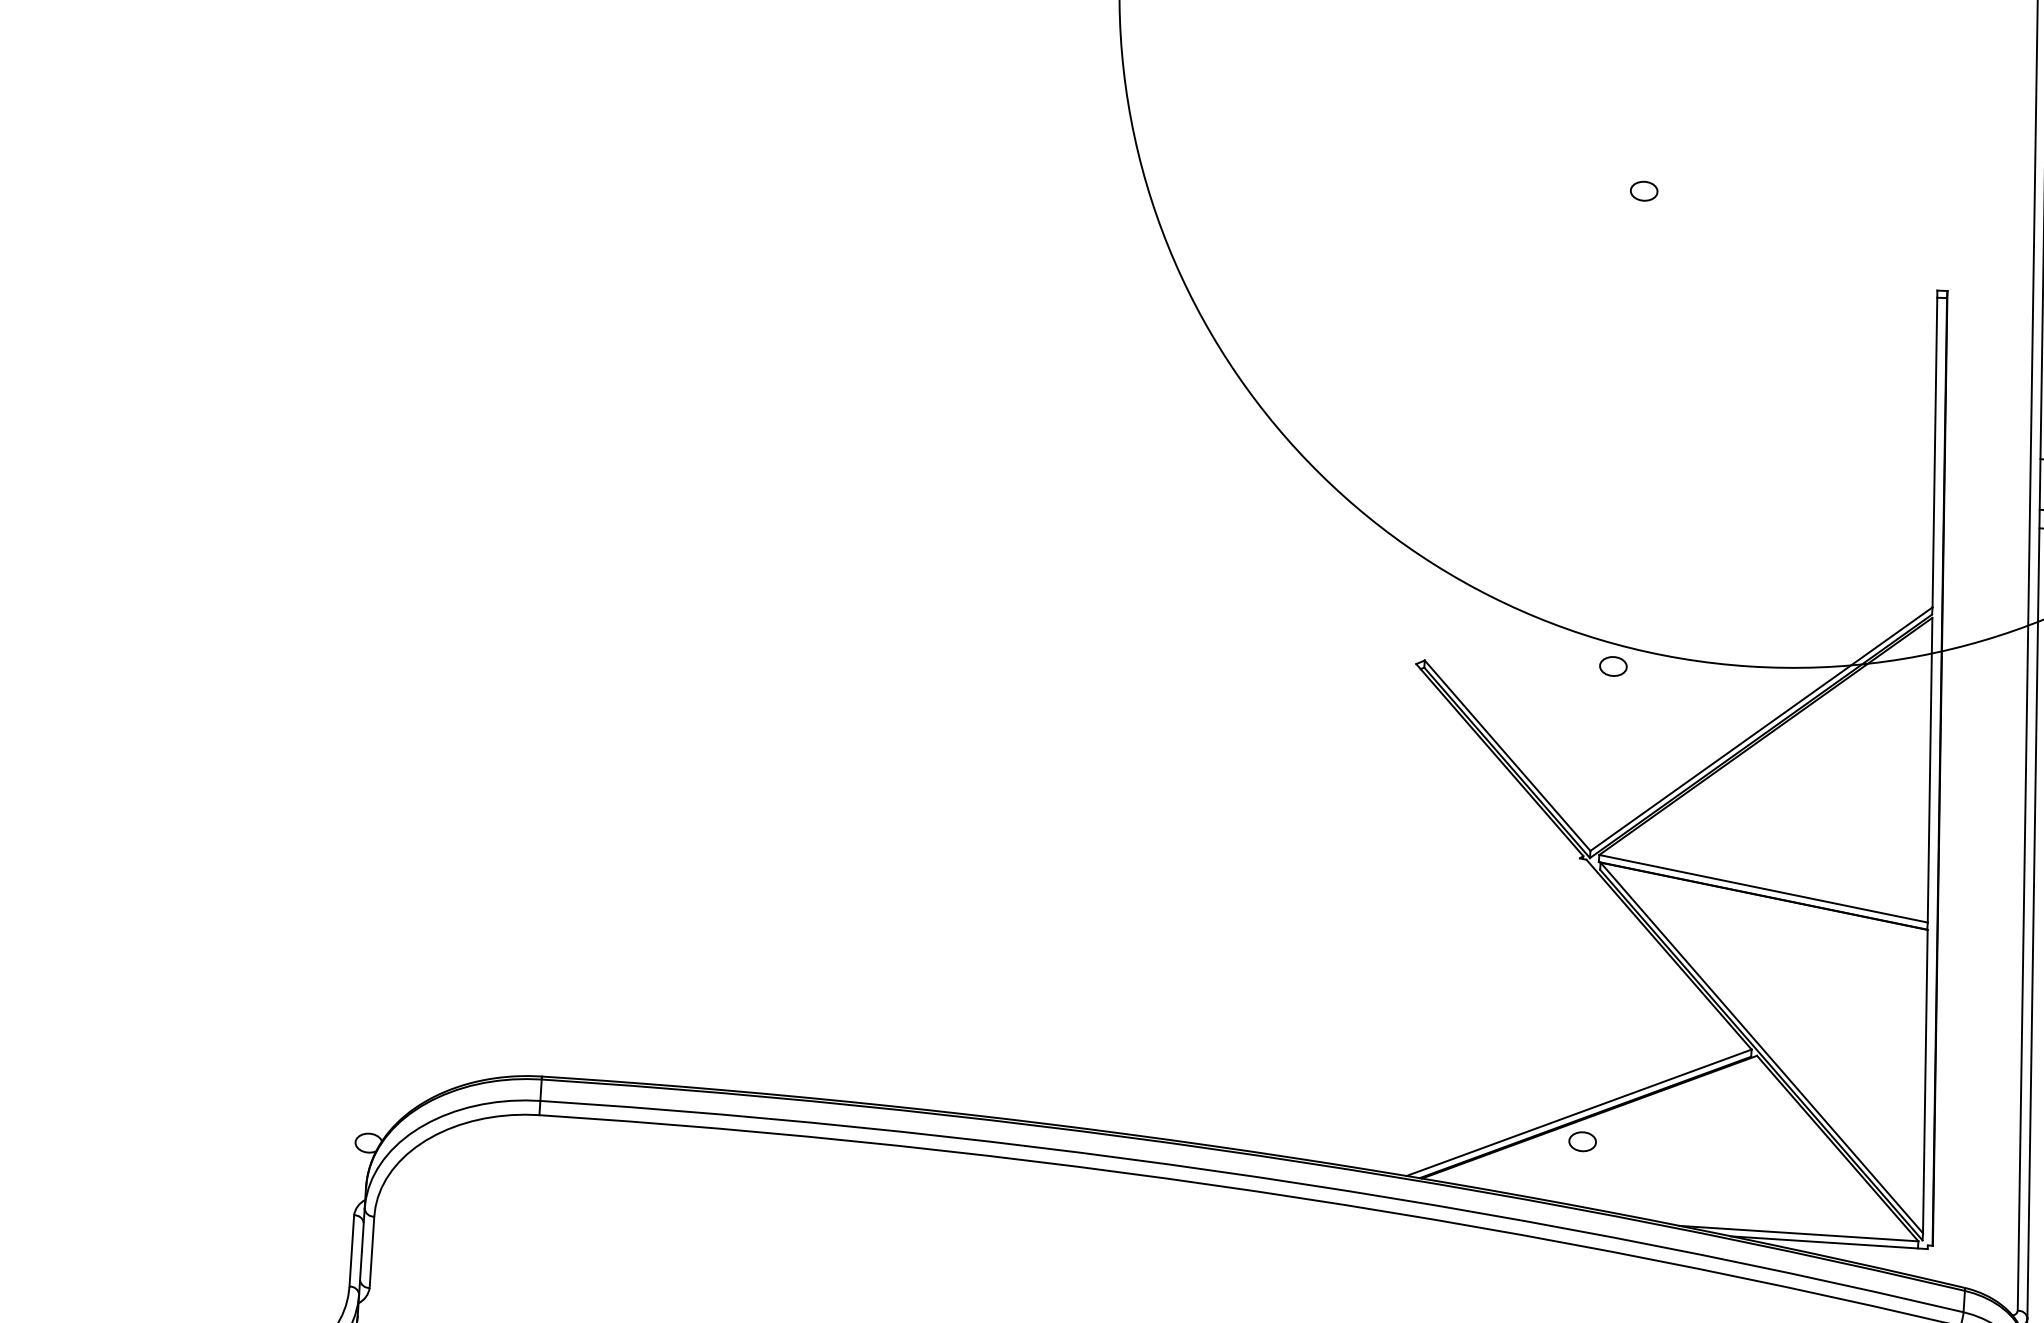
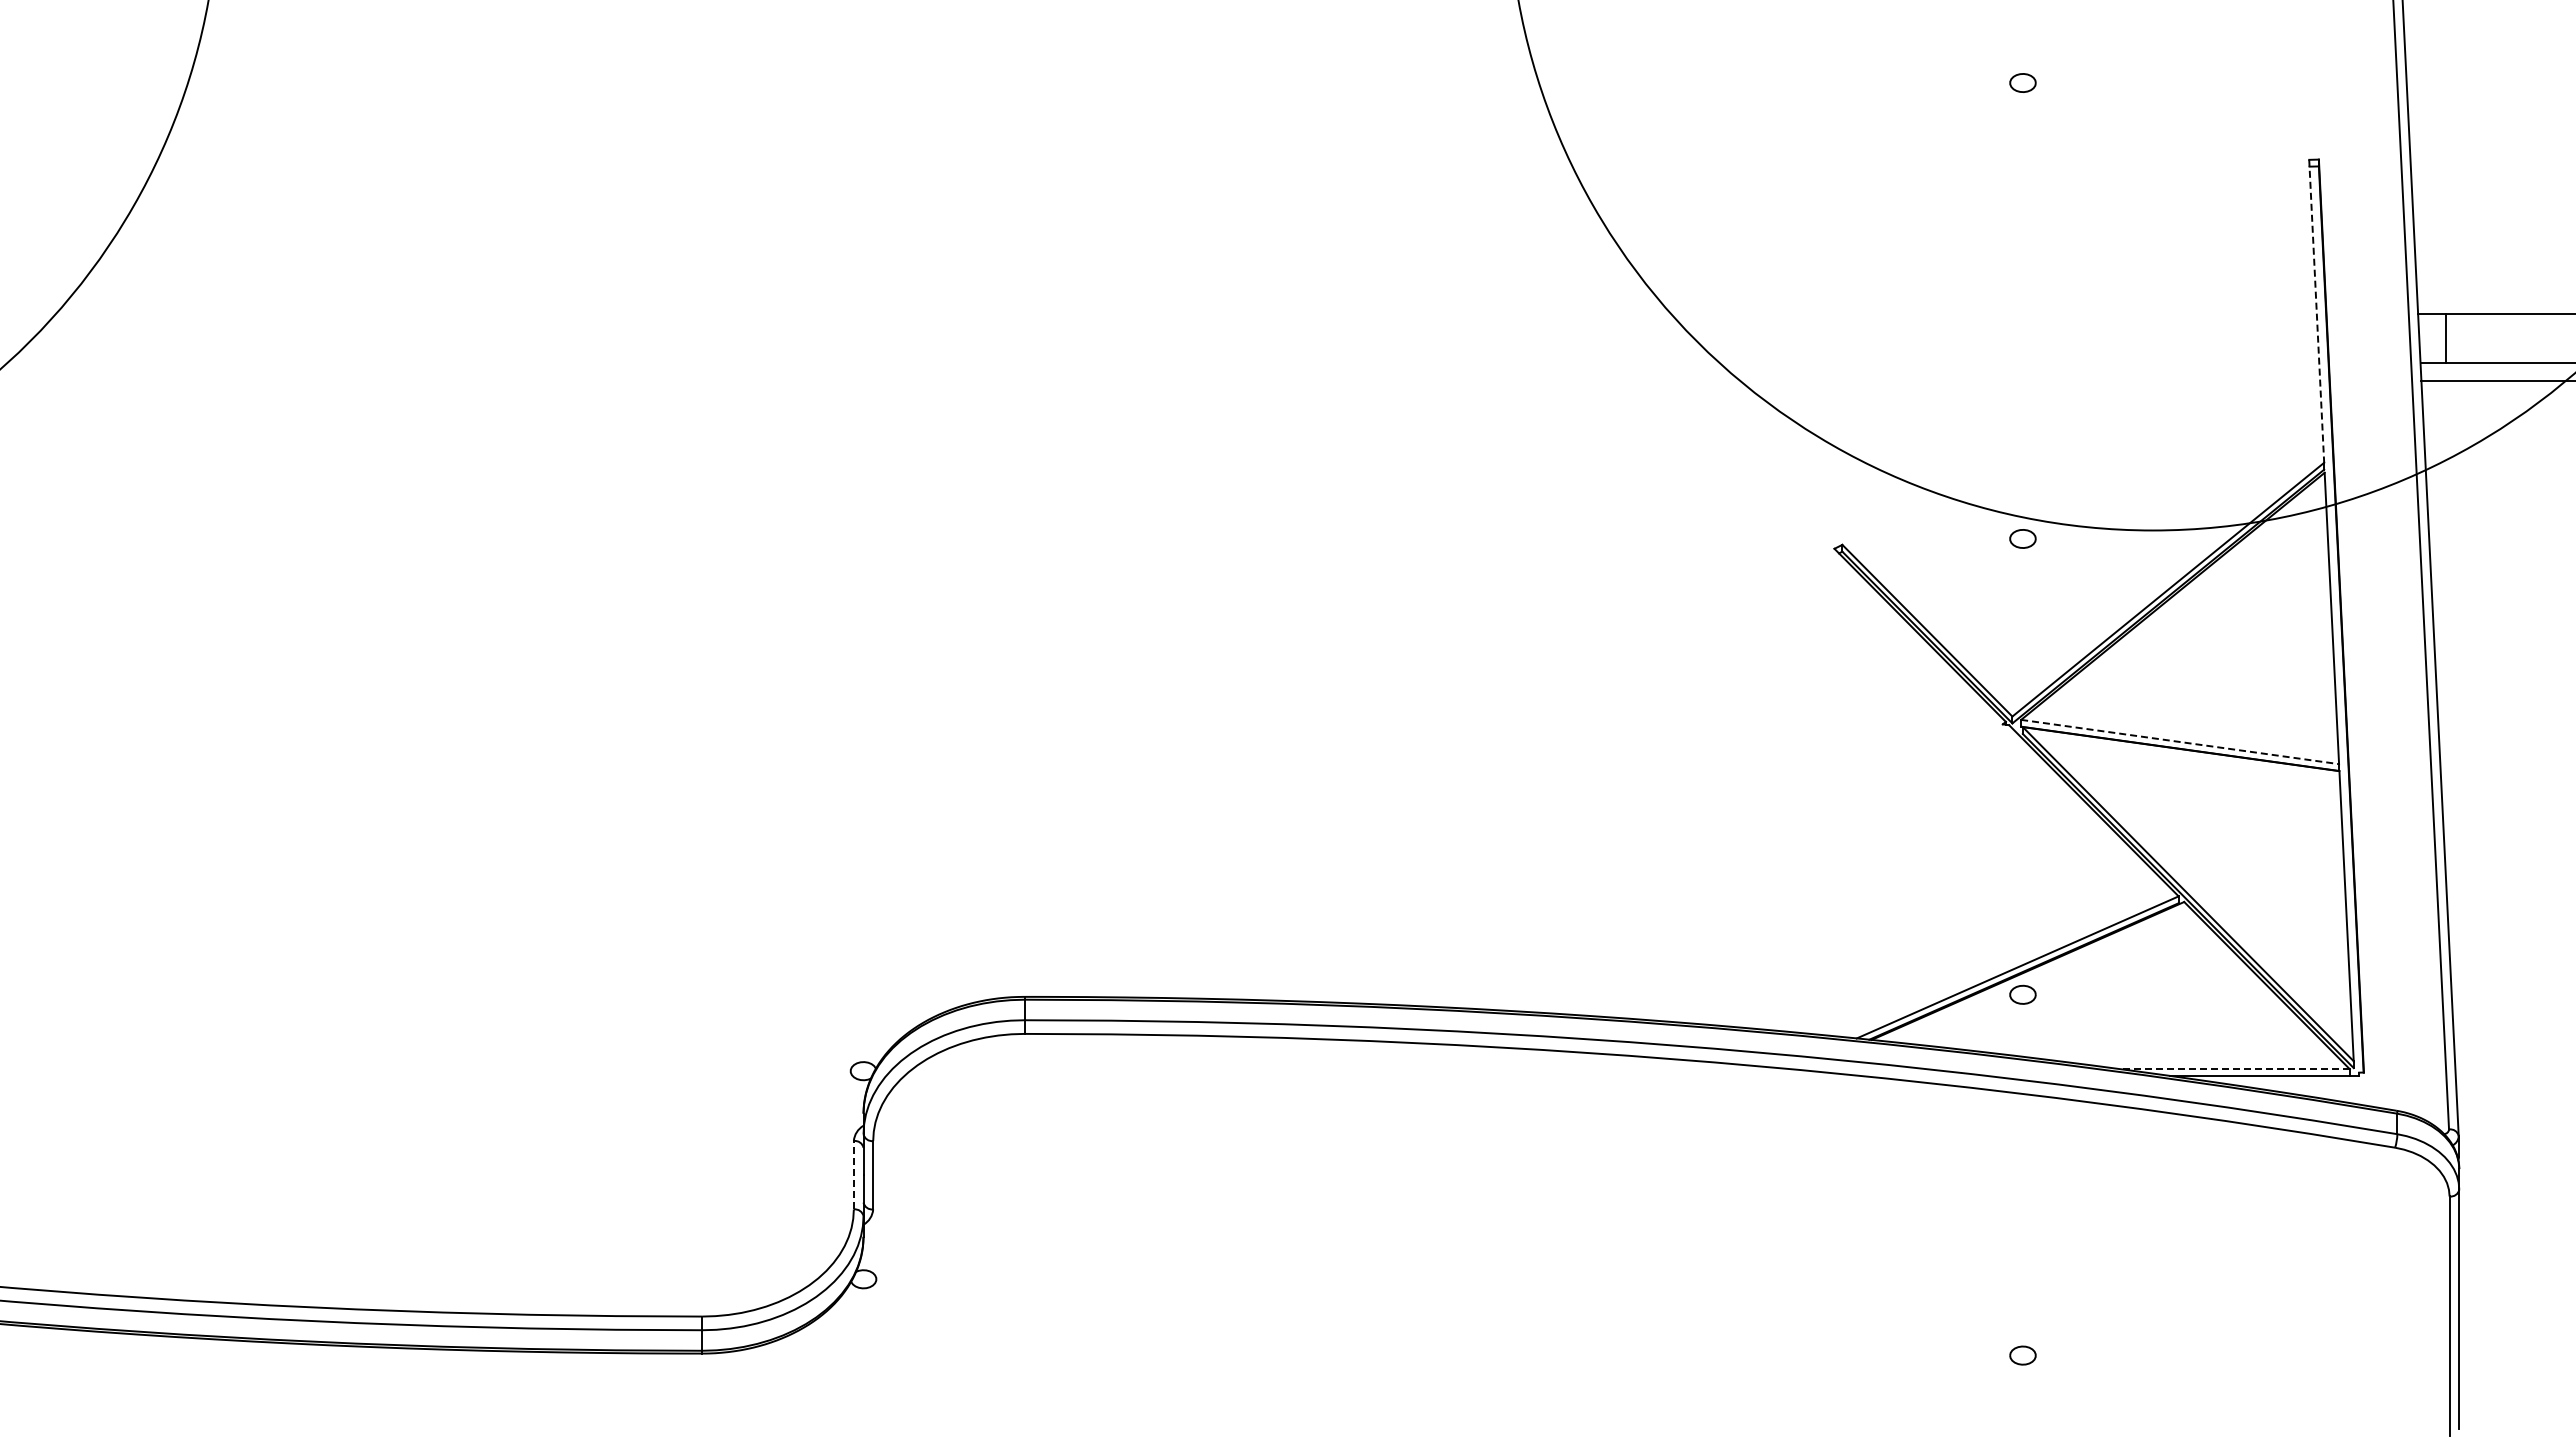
line: (1934, 449) -> (2316, 311), solid -> dashed
line: (1763, 889) -> (2180, 742), solid -> dashed
line: (1799, 1233) -> (2235, 1069), solid -> dashed
line: (351, 1250) -> (853, 1174), solid -> dashed

